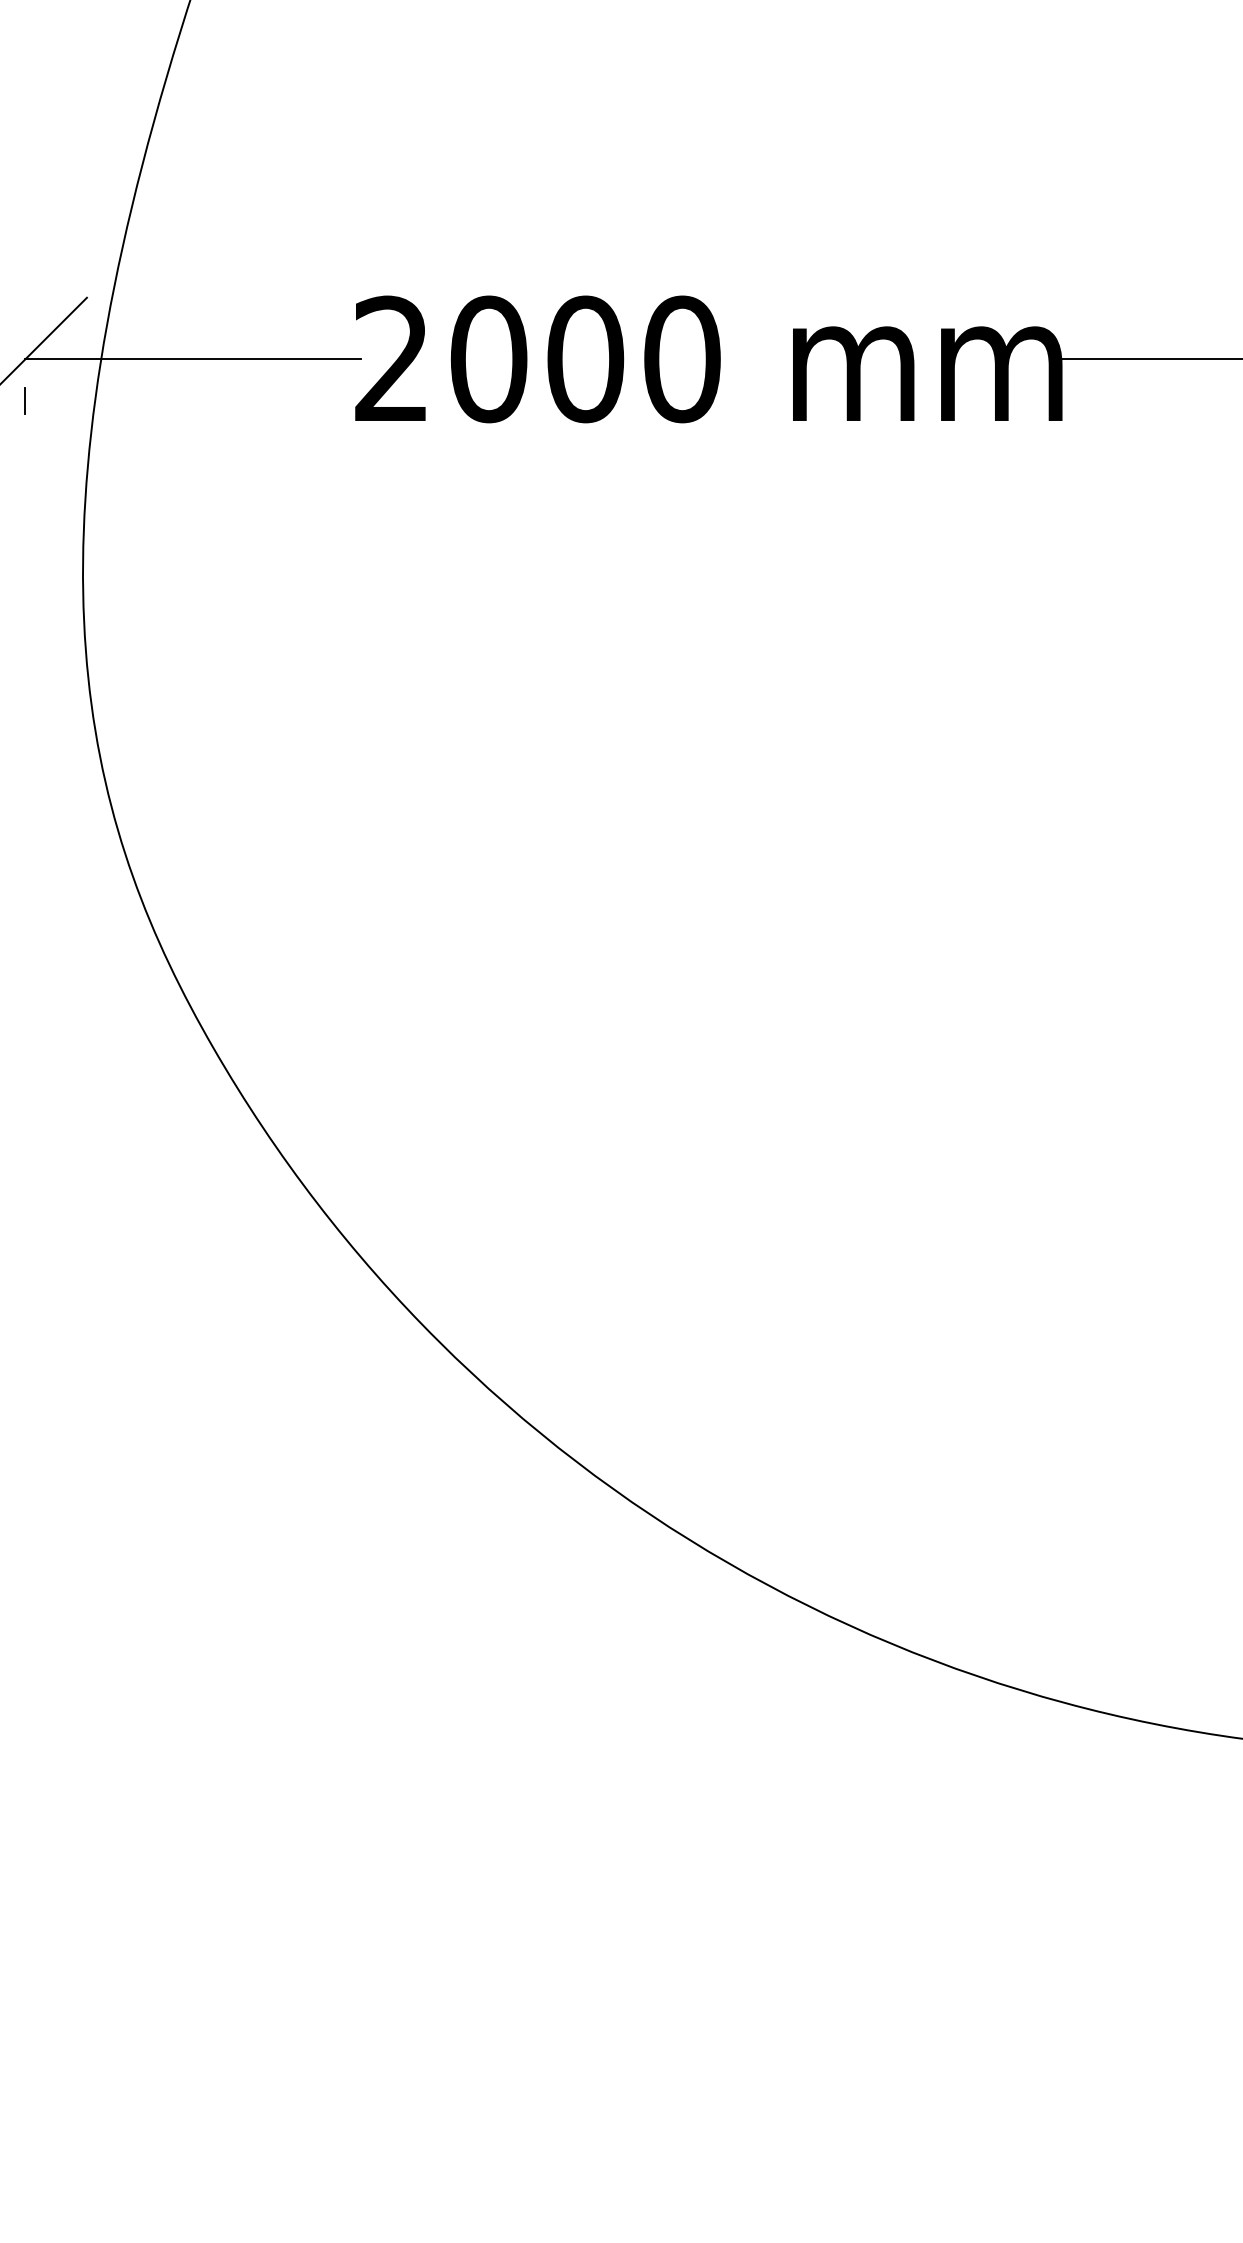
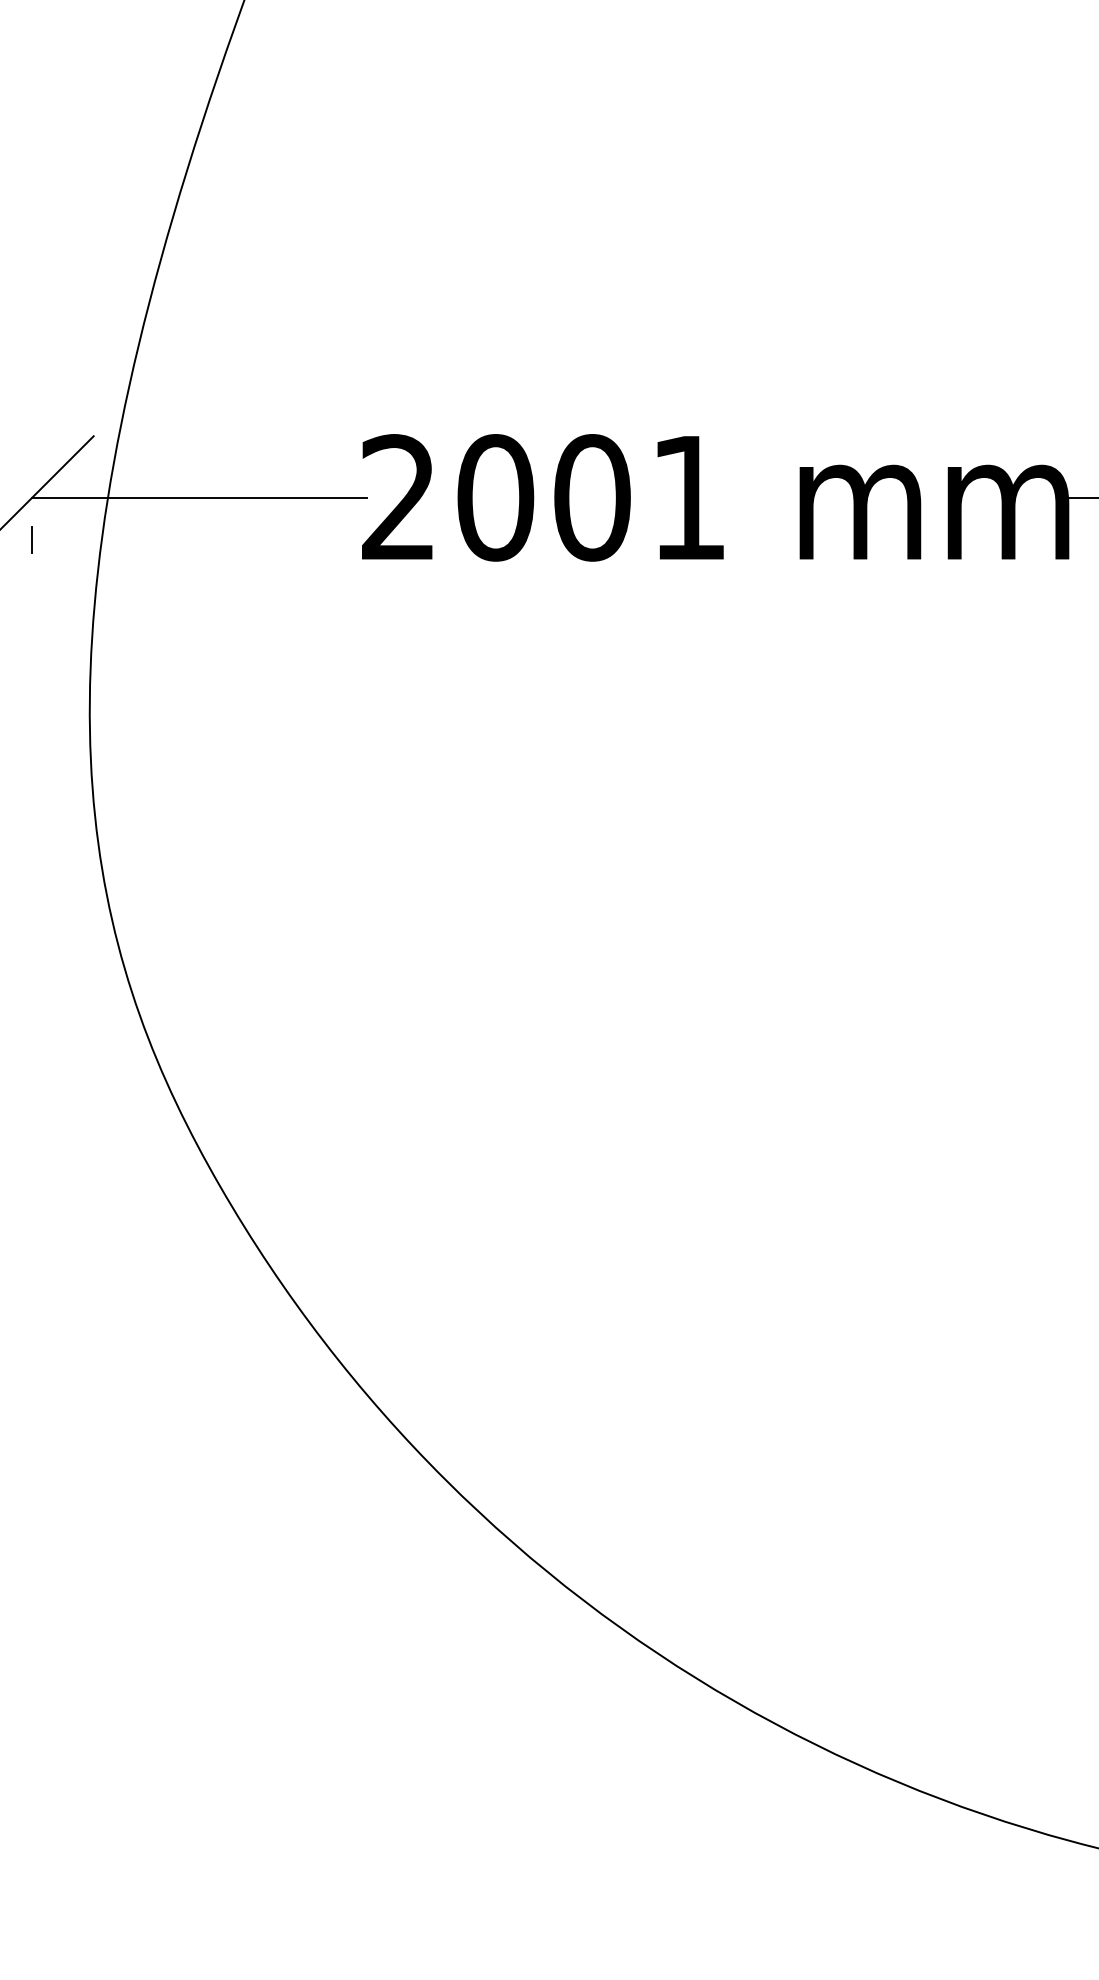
text: (682, 359) -> (689, 497), 2000 -> 2001

